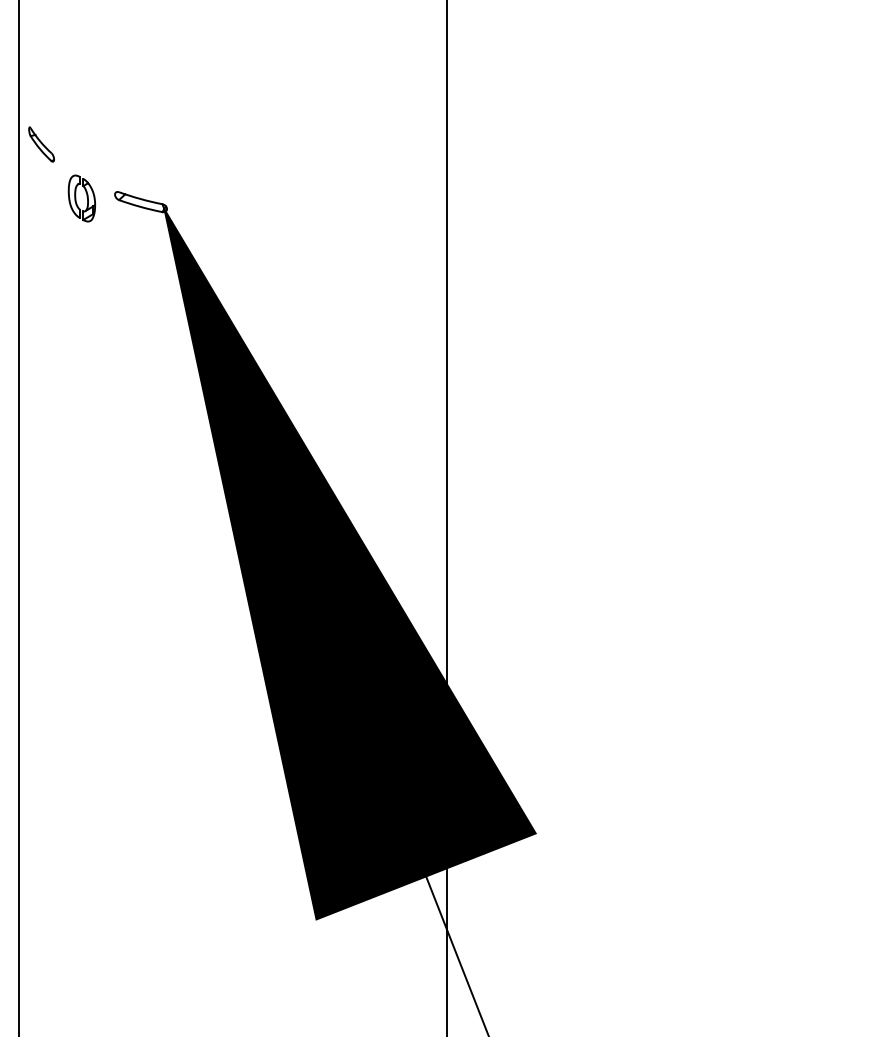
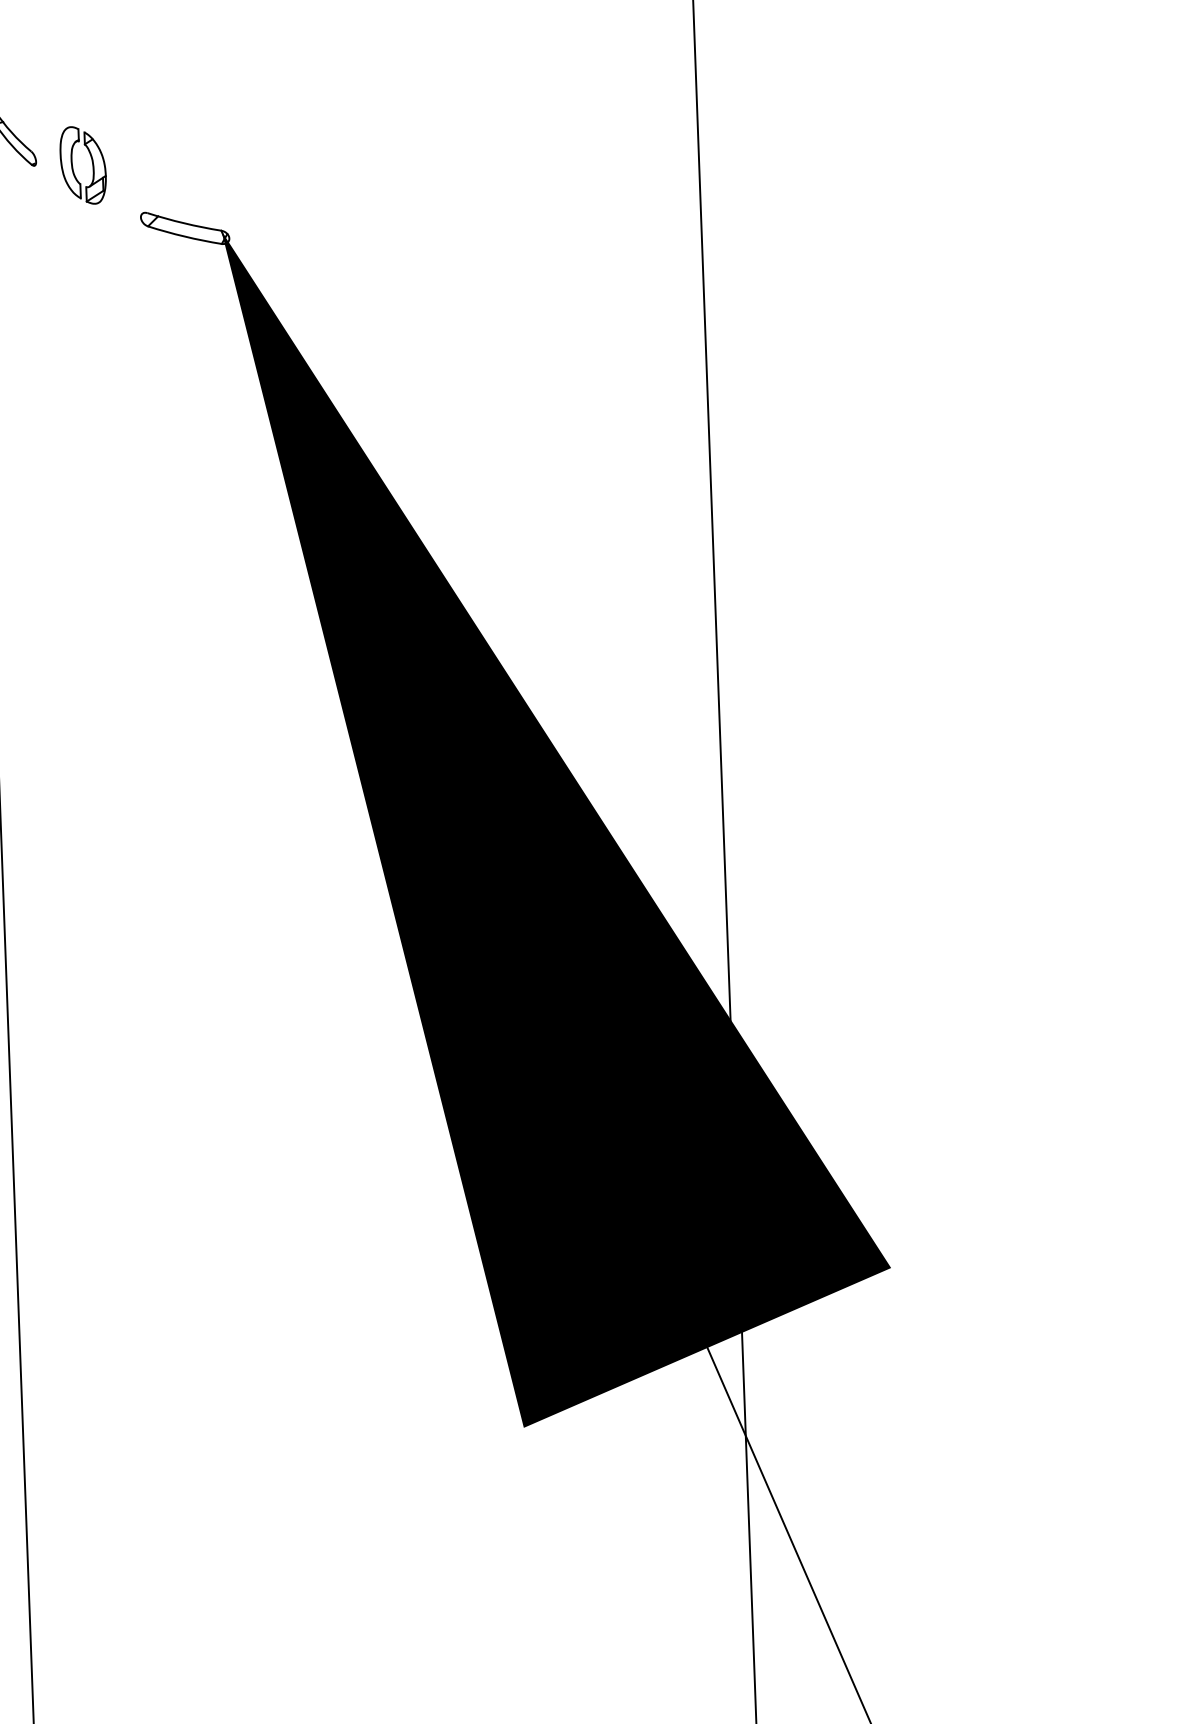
part: (81, 198) -> (82, 165), moved

